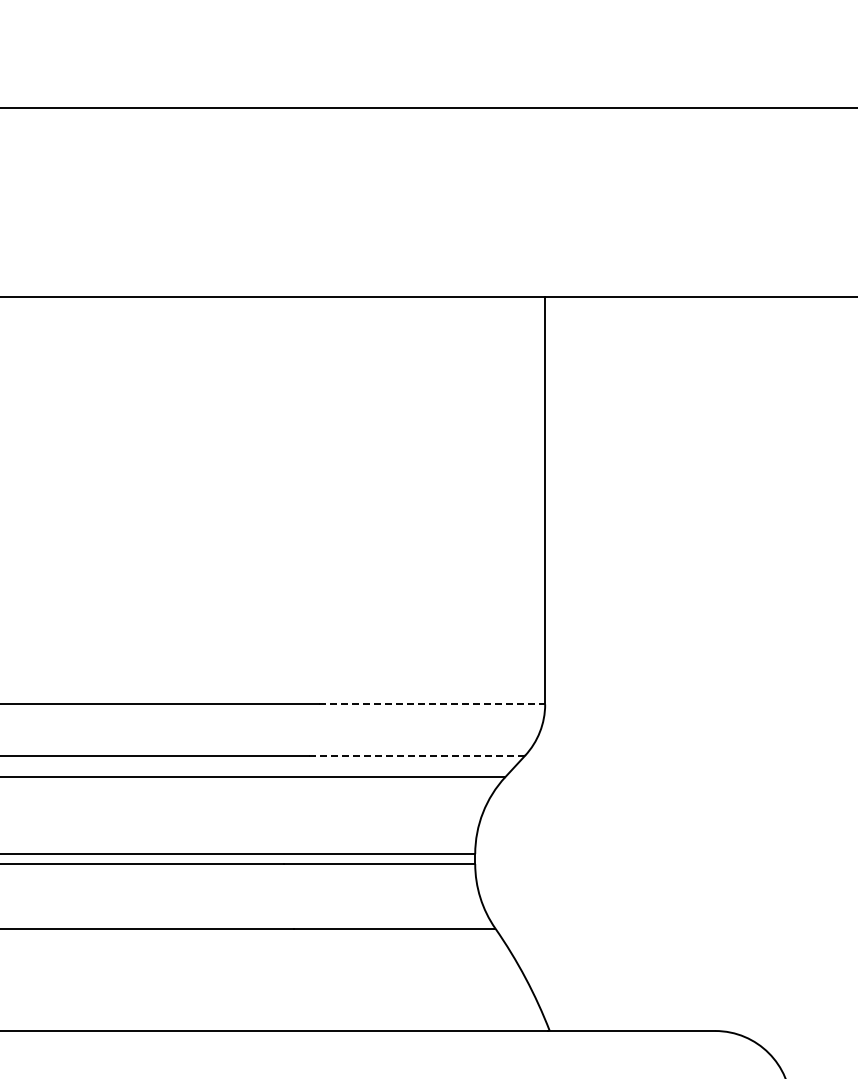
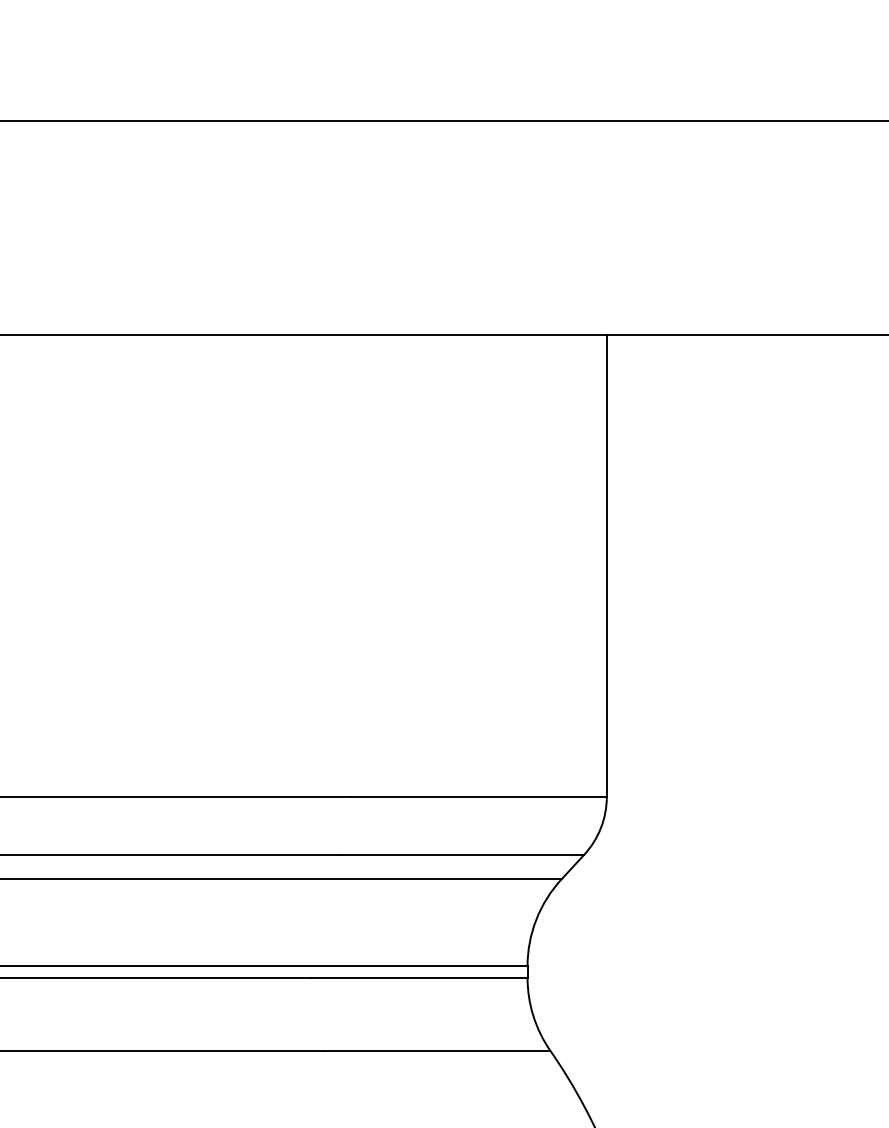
line: (432, 704) -> (479, 796), dashed -> solid
line: (417, 755) -> (462, 854), dashed -> solid

